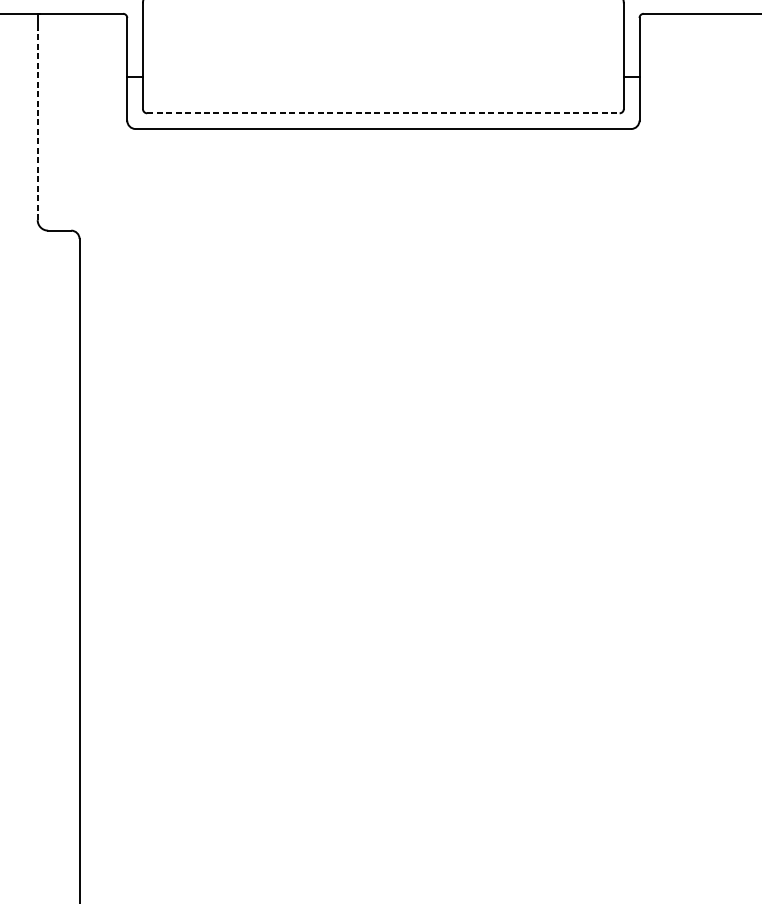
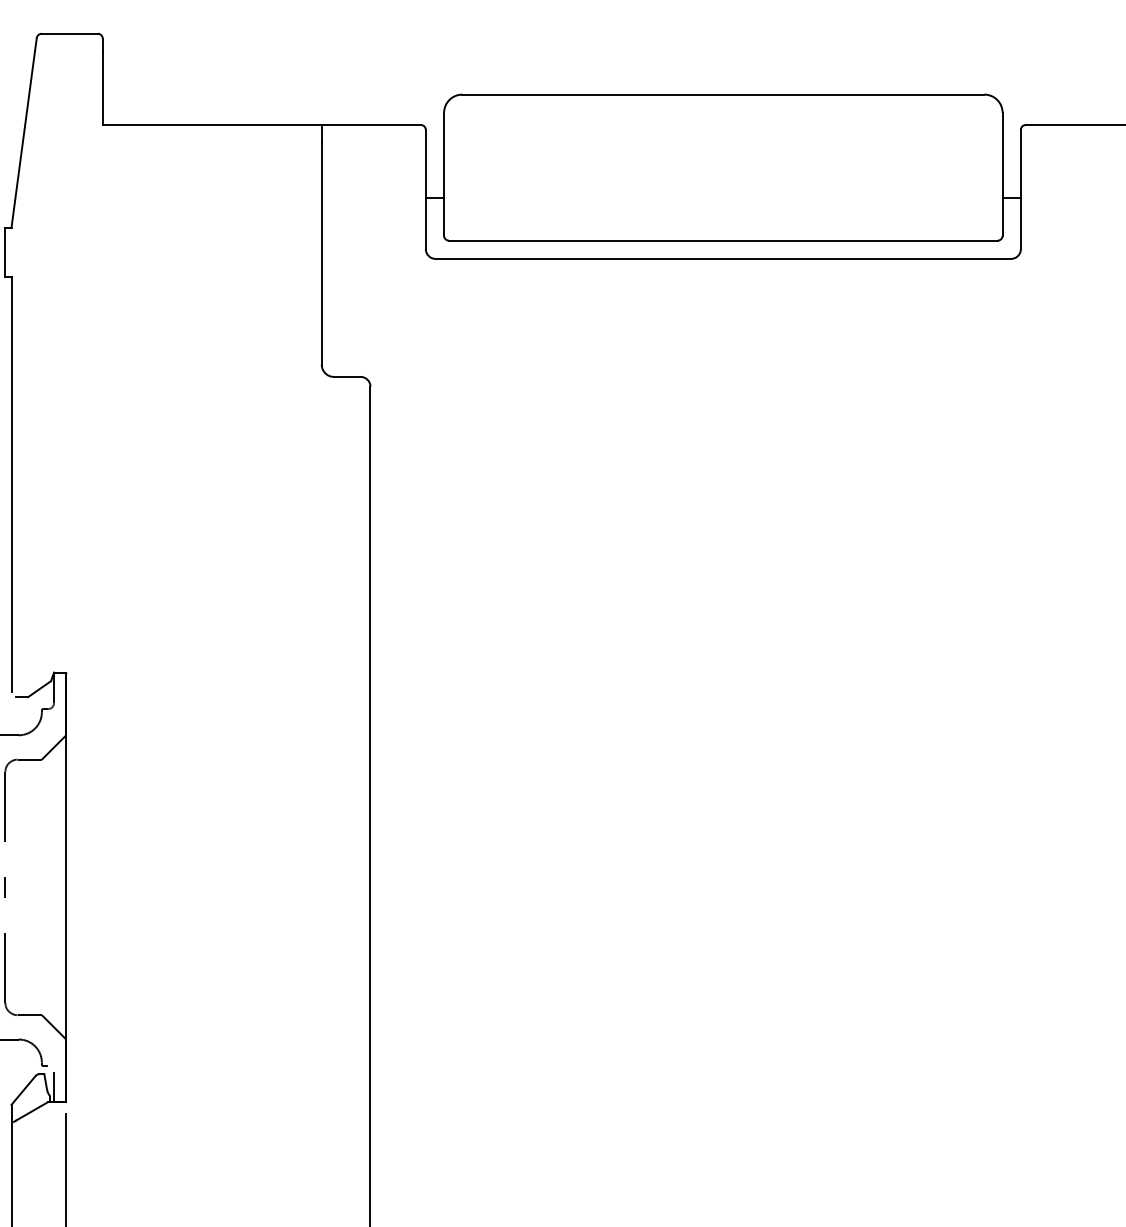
line: (383, 113) -> (723, 240), dashed -> solid
line: (37, 125) -> (321, 254), dashed -> solid

